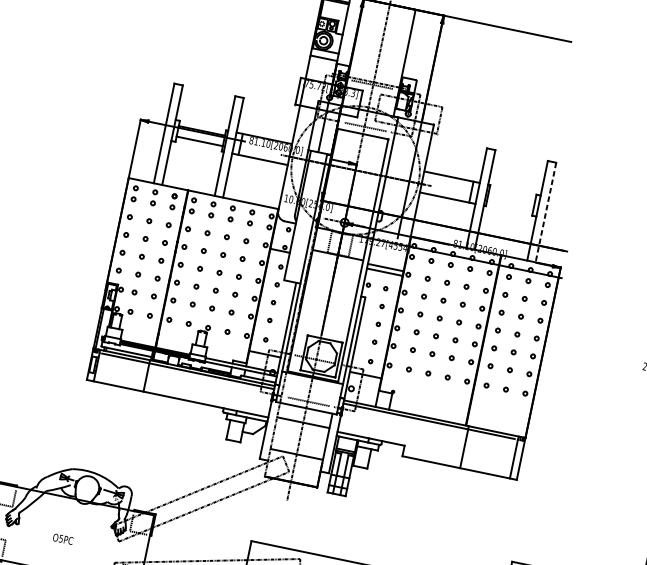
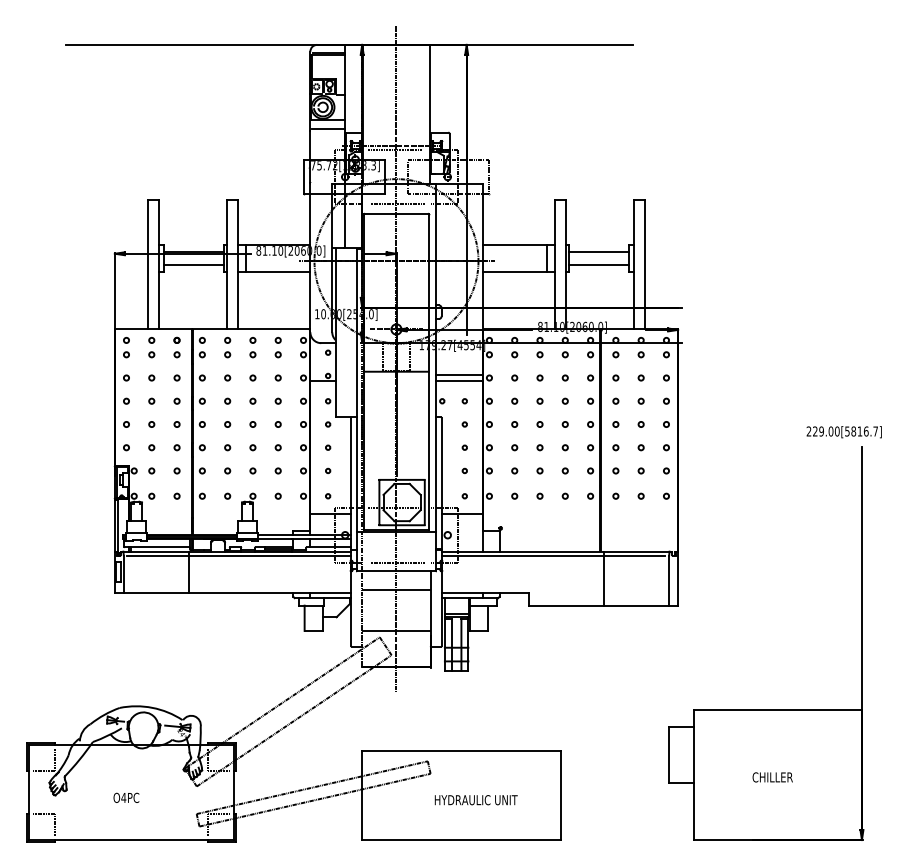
line: (512, 195) -> (598, 251), added
line: (509, 205) -> (598, 265), added
line: (546, 212) -> (645, 264), dashed -> solid
text: (60, 539) -> (123, 798), O5PC -> O4PC

